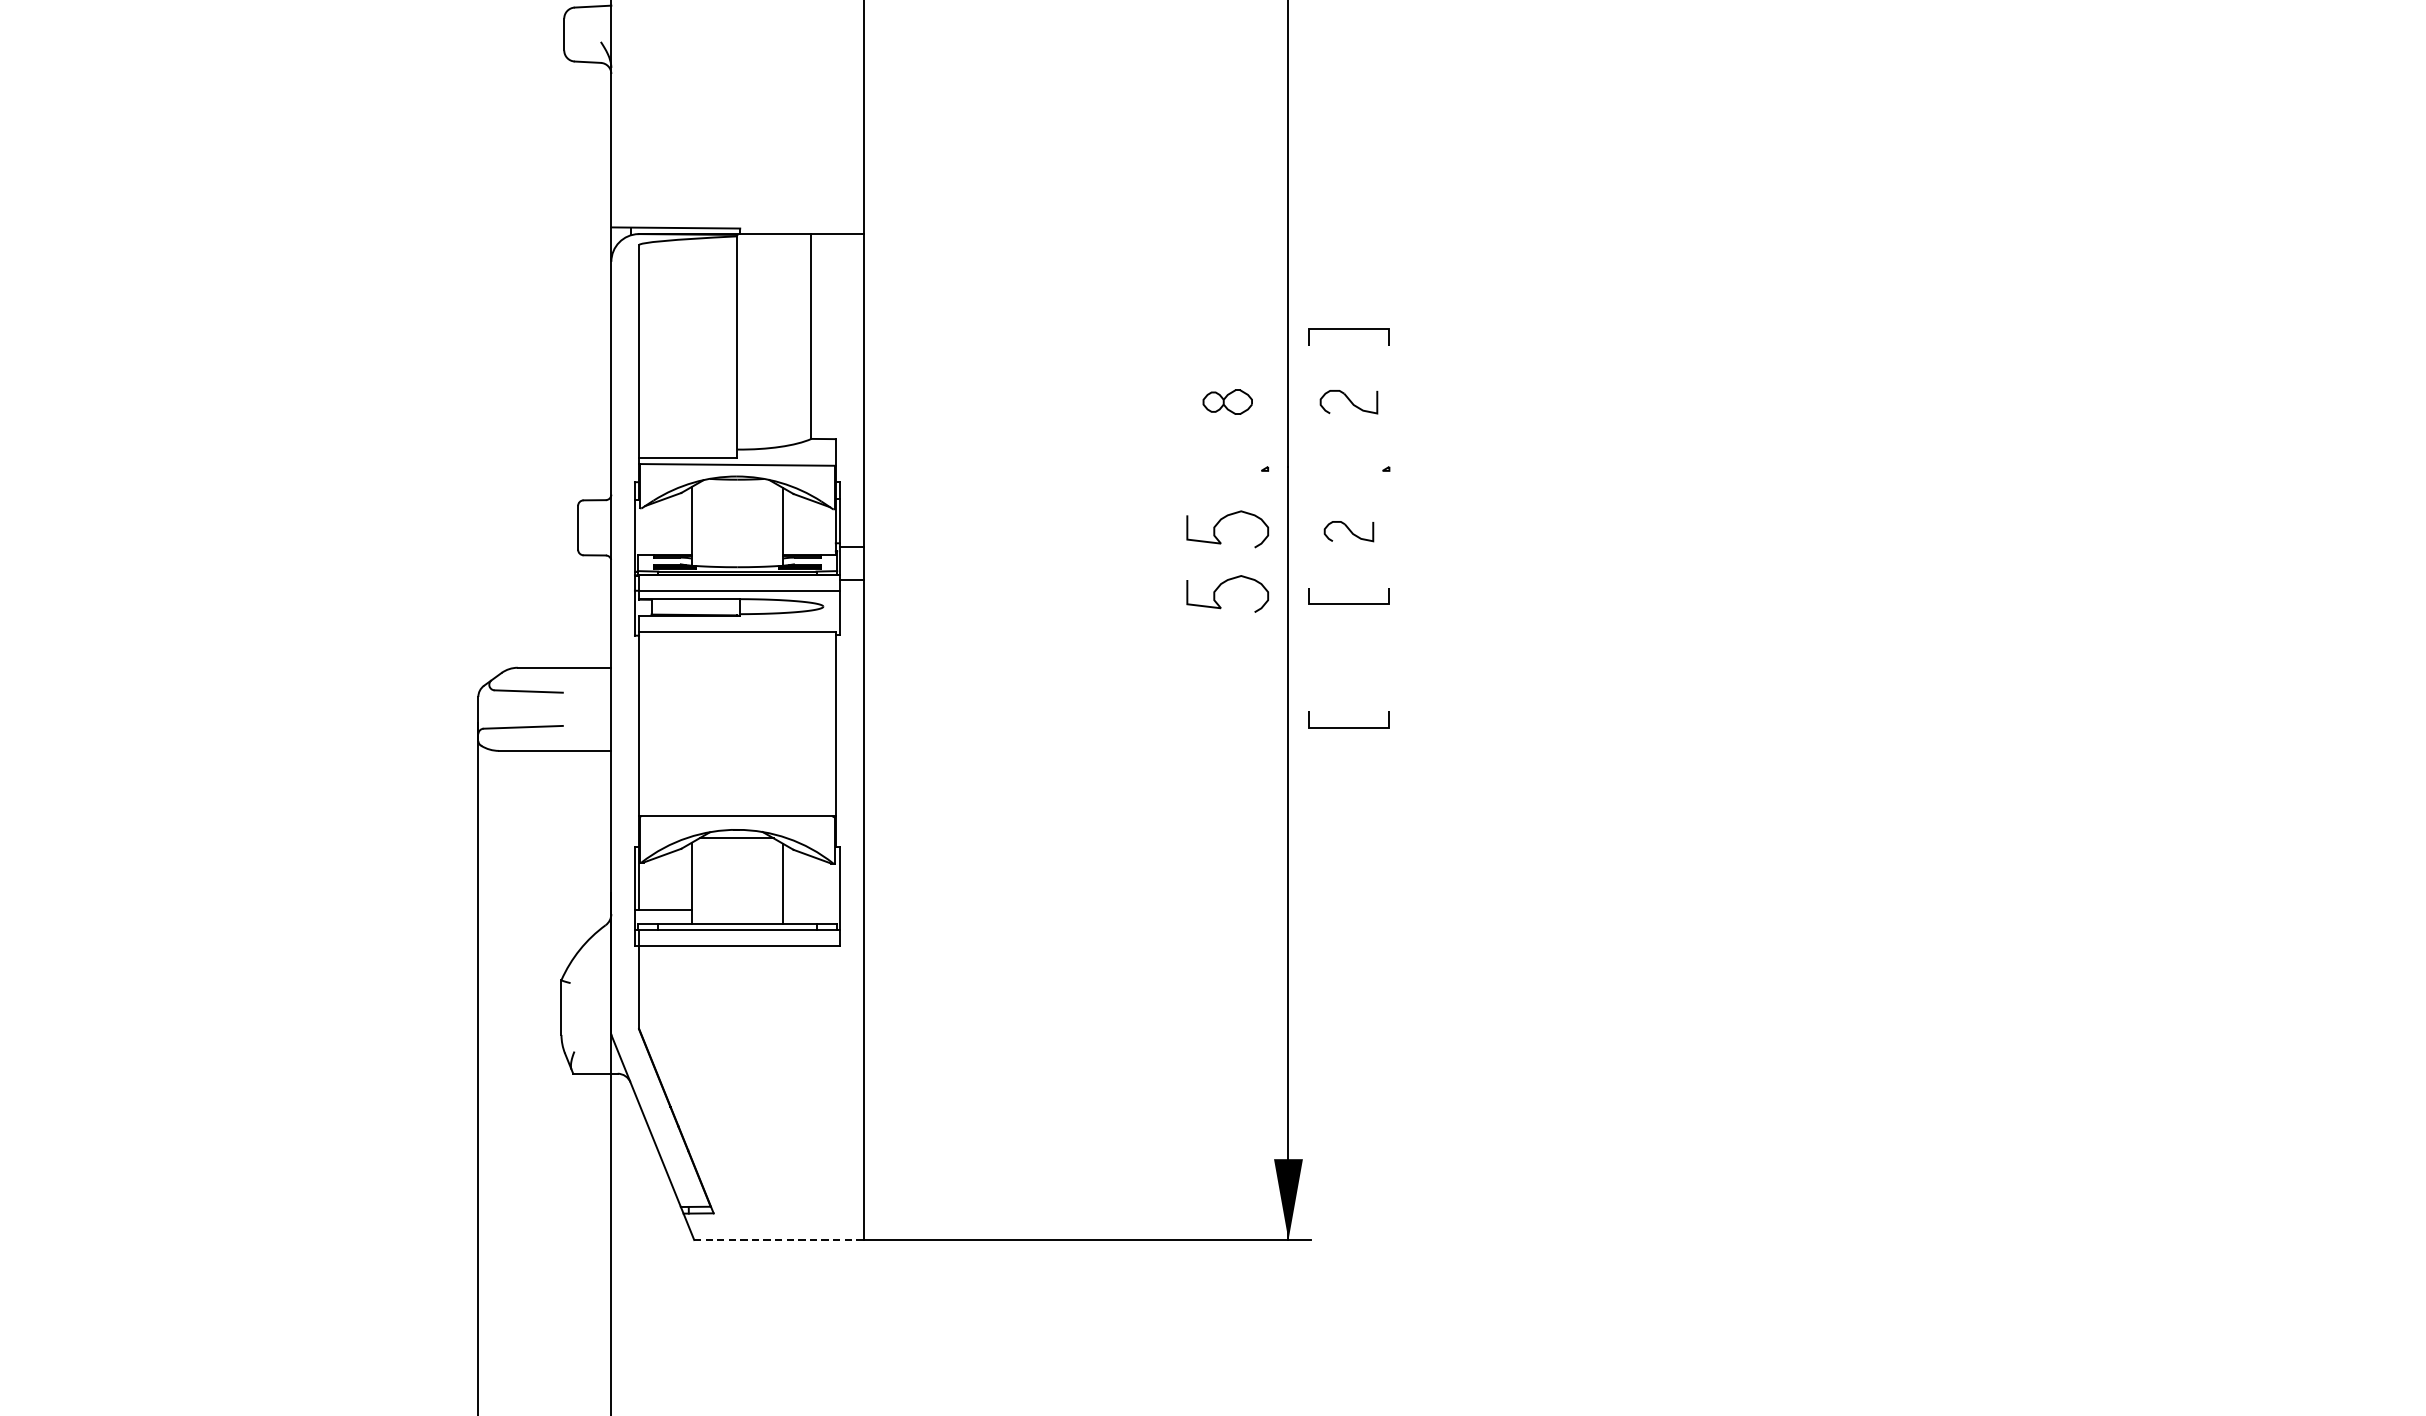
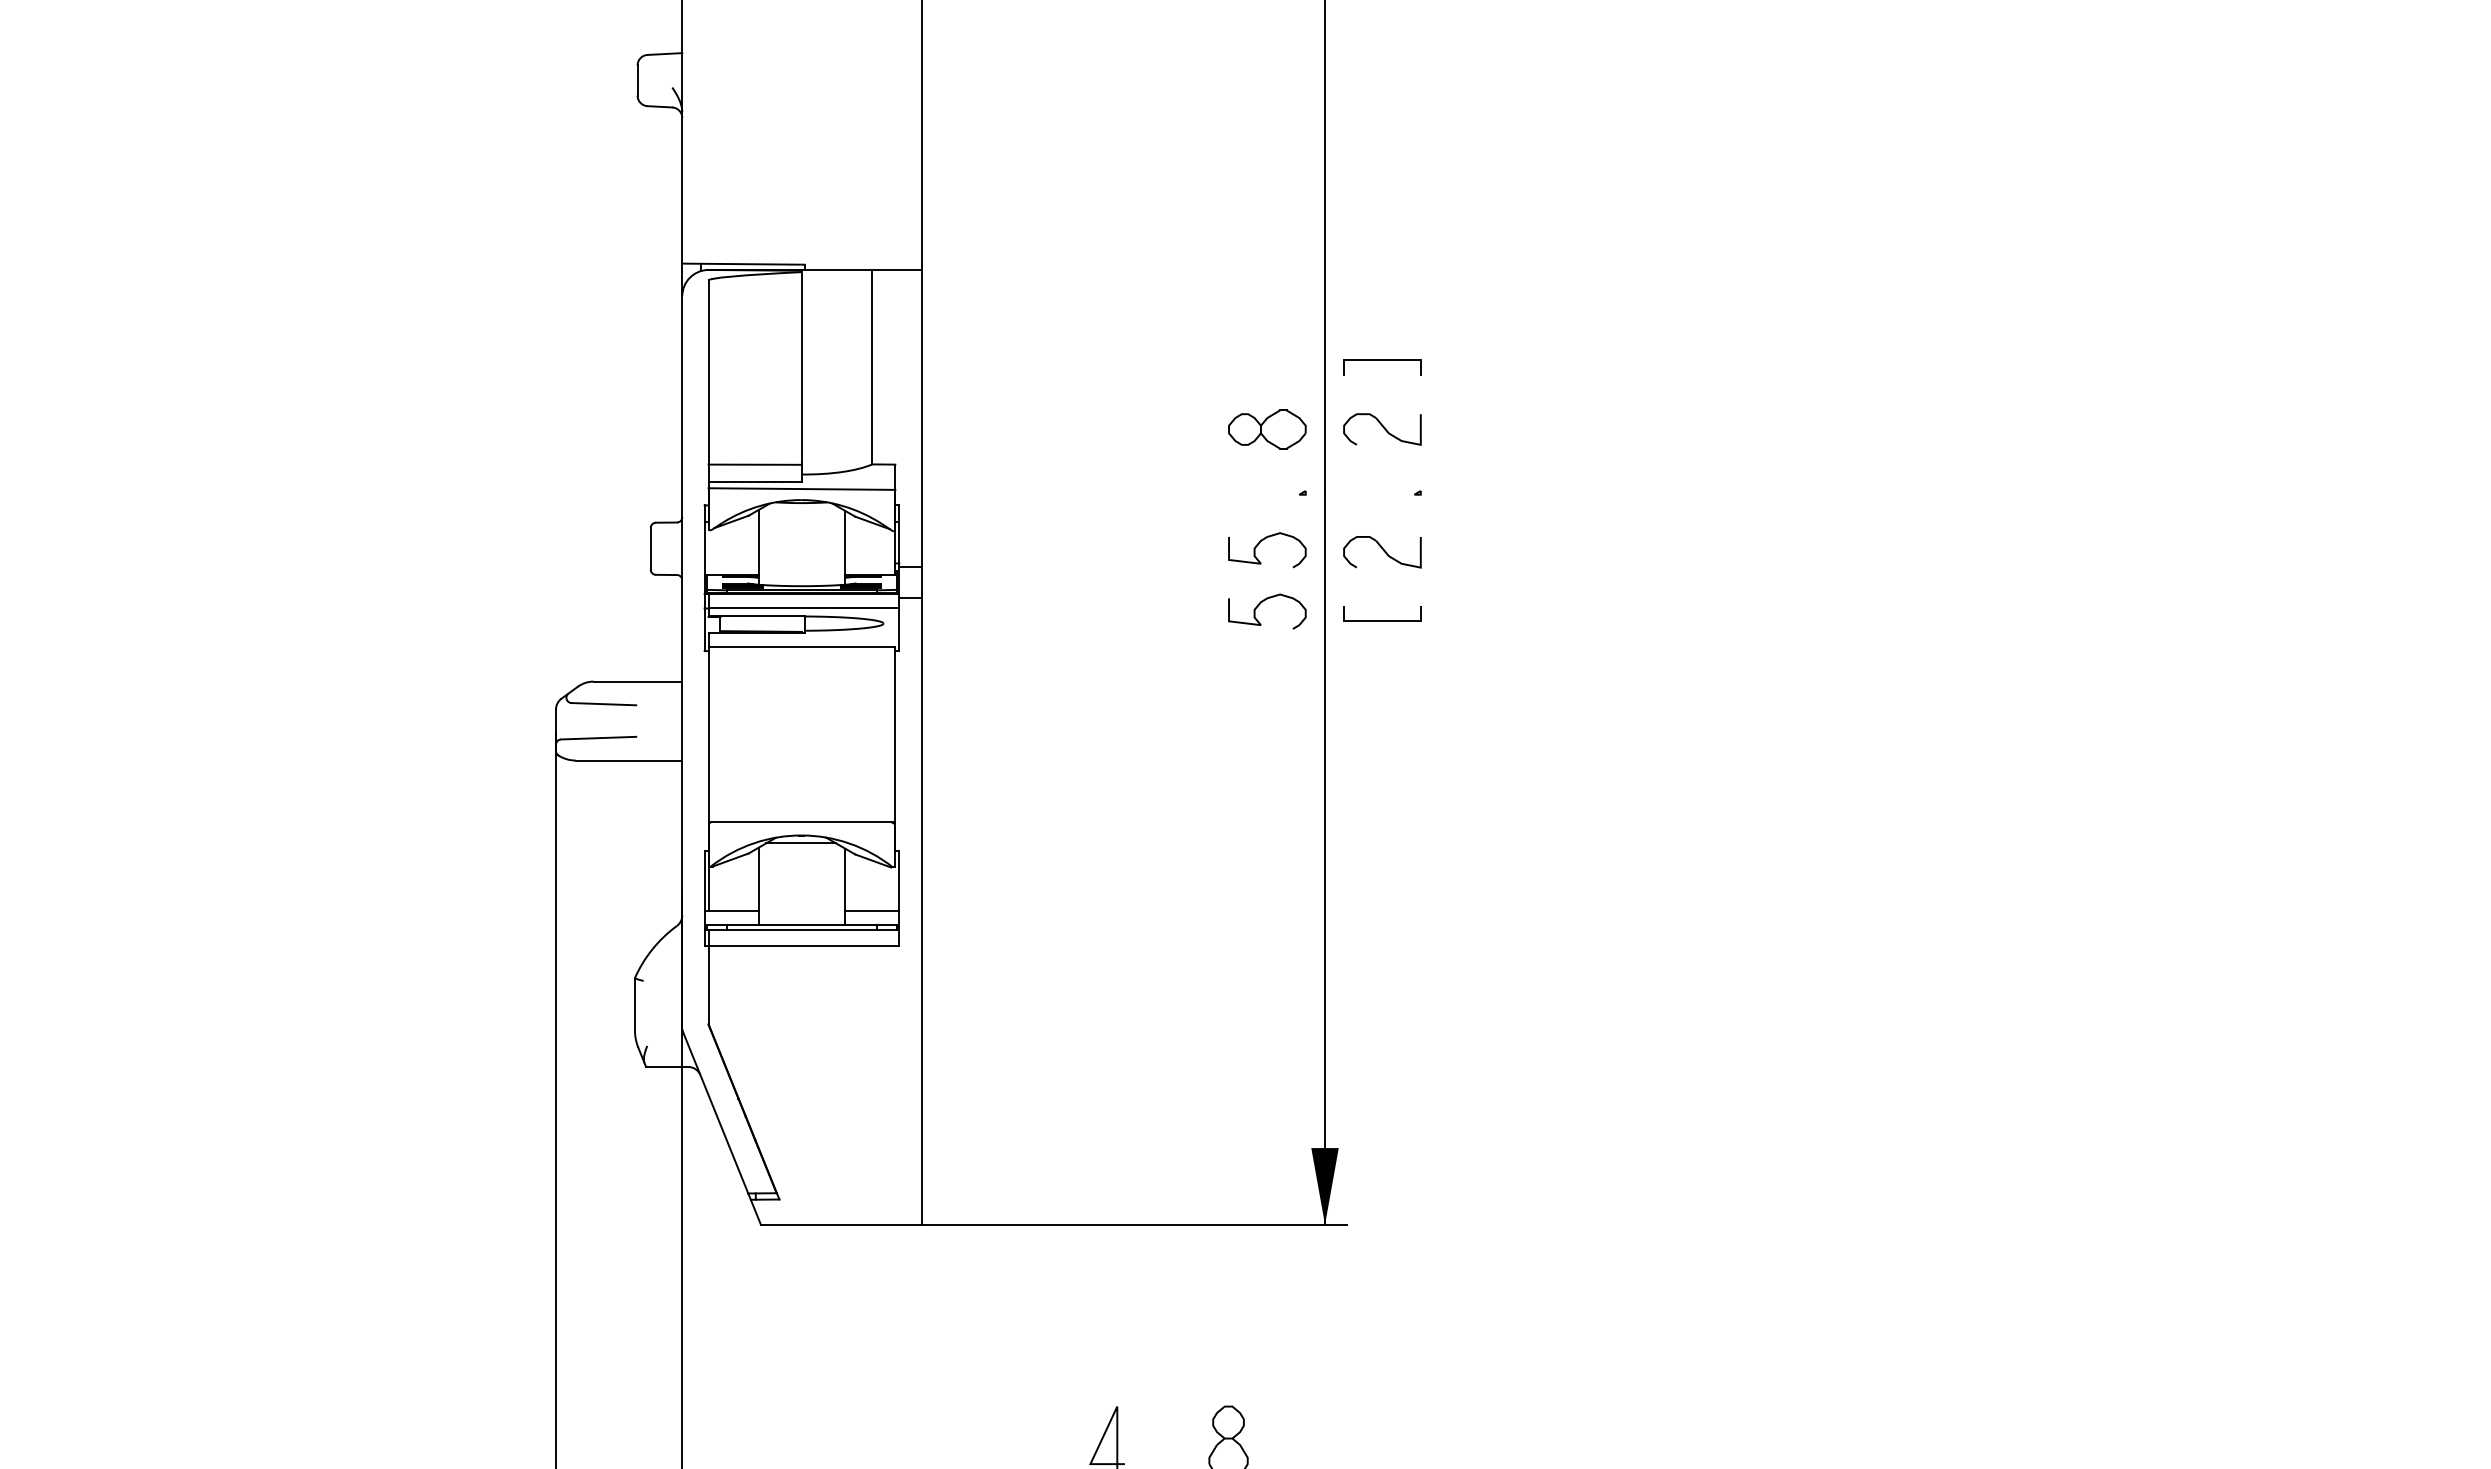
part: (1227, 402) -> (1267, 429), size x1.67
part: (1349, 402) -> (1382, 429), size x1.43
line: (687, 439) -> (754, 464), added
part: (1349, 531) -> (1382, 552), size x1.67
line: (1349, 726) -> (1382, 737), removed
line: (811, 909) -> (872, 911), added
line: (778, 1239) -> (840, 1224), dashed -> solid

